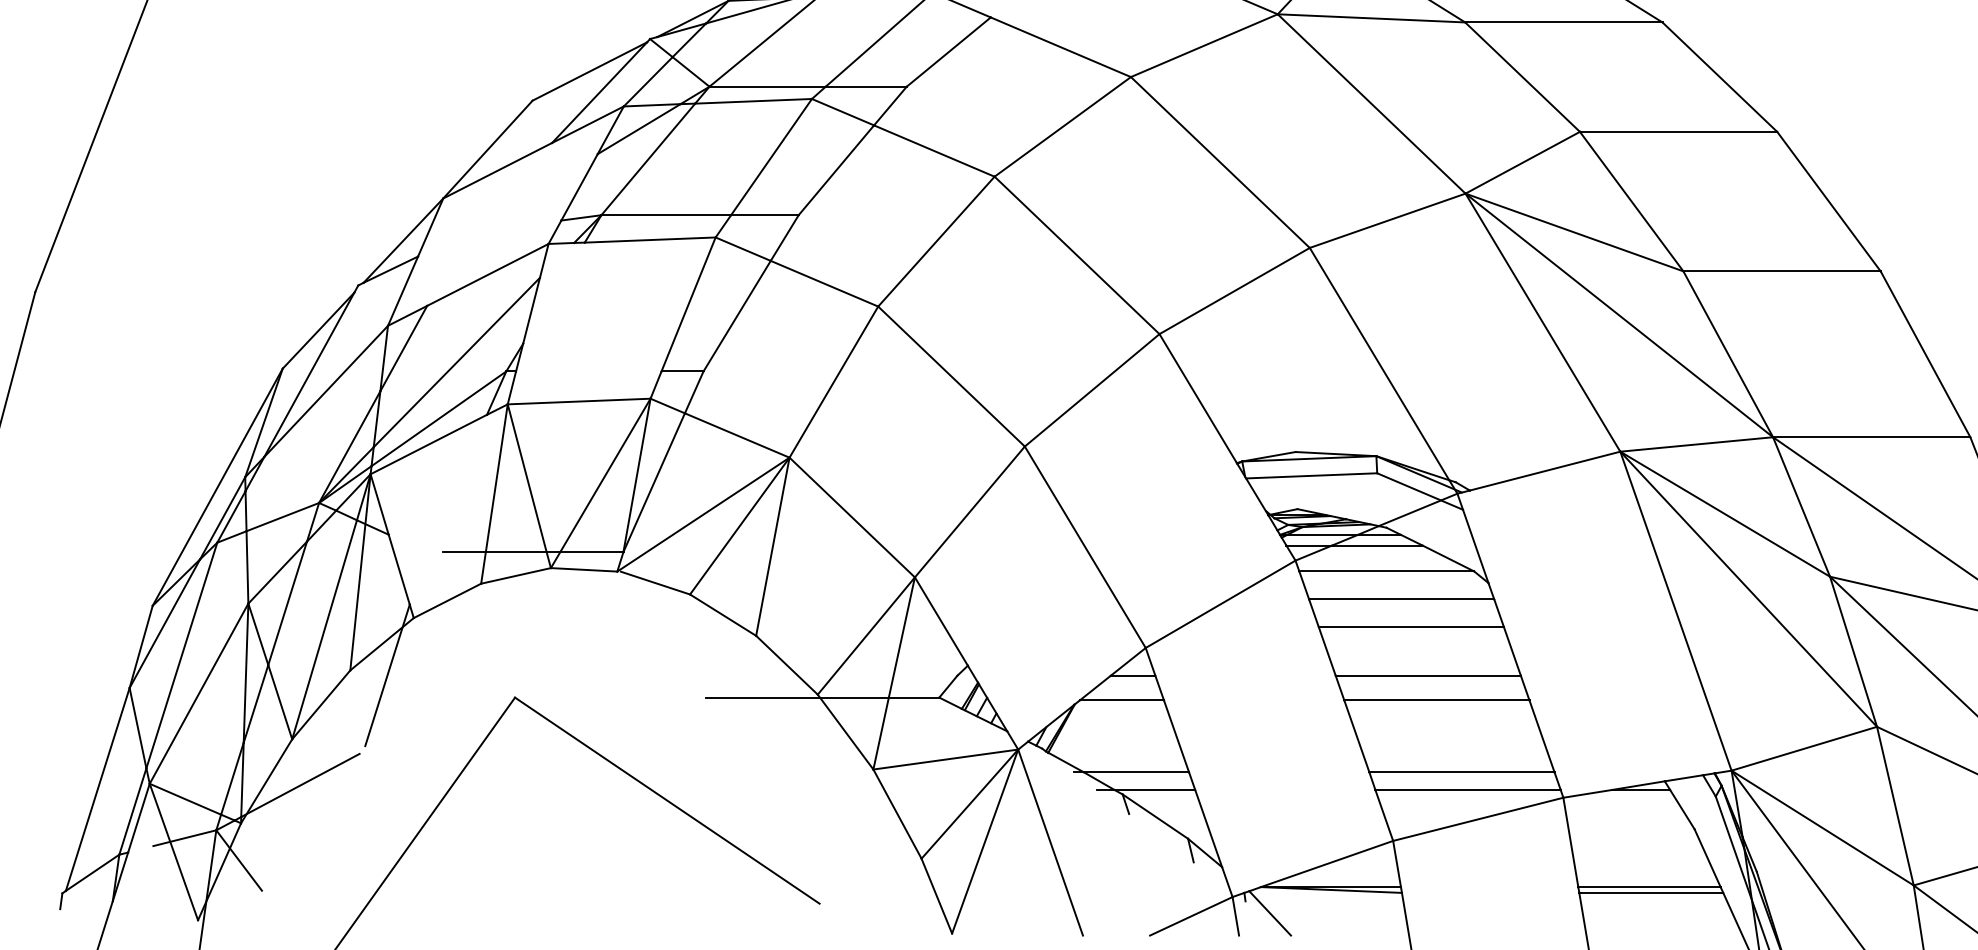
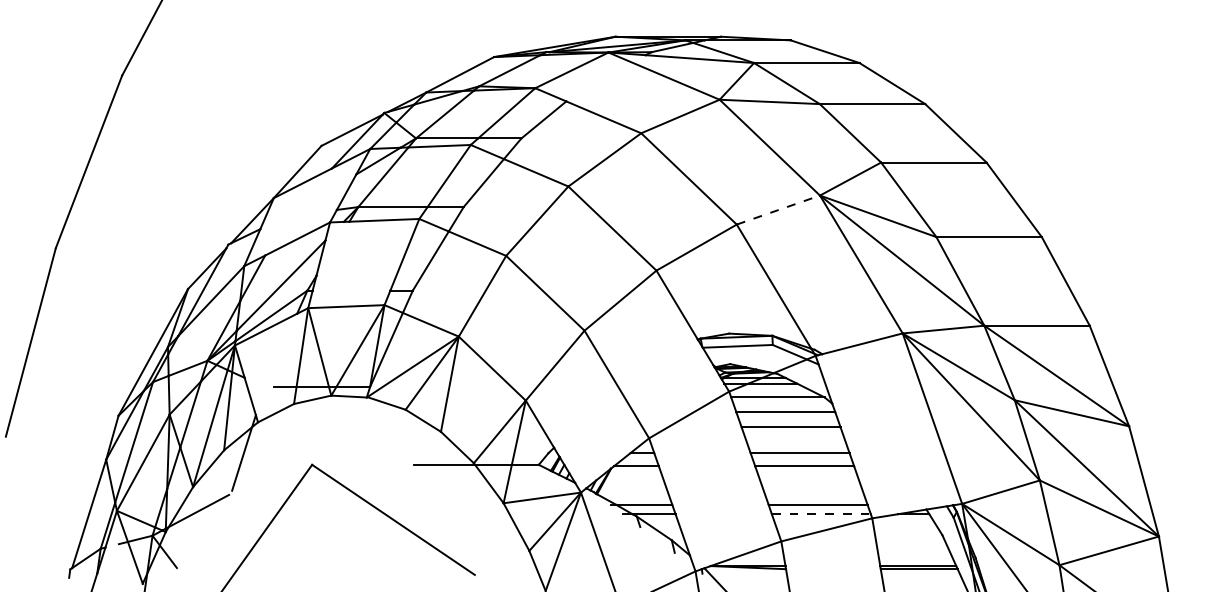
line: (1387, 219) -> (778, 209), solid -> dashed
line: (1468, 790) -> (821, 514), solid -> dashed

